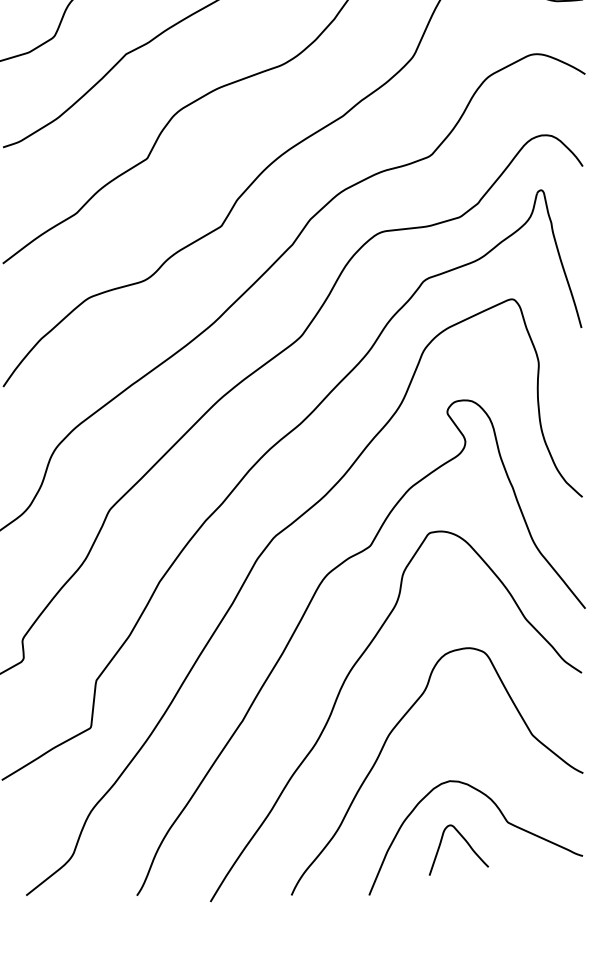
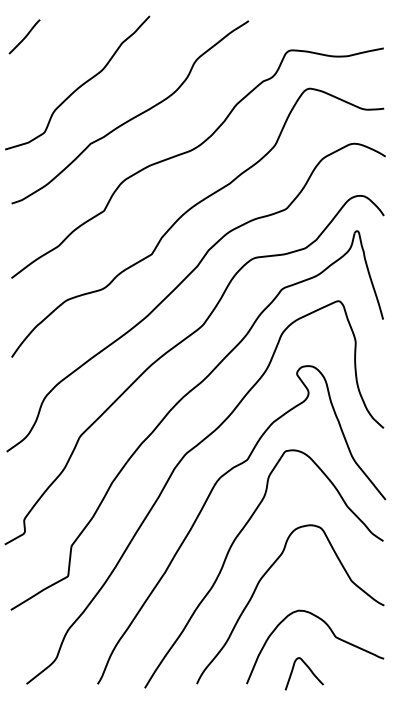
curve: (466, 844) -> (309, 670), moved

